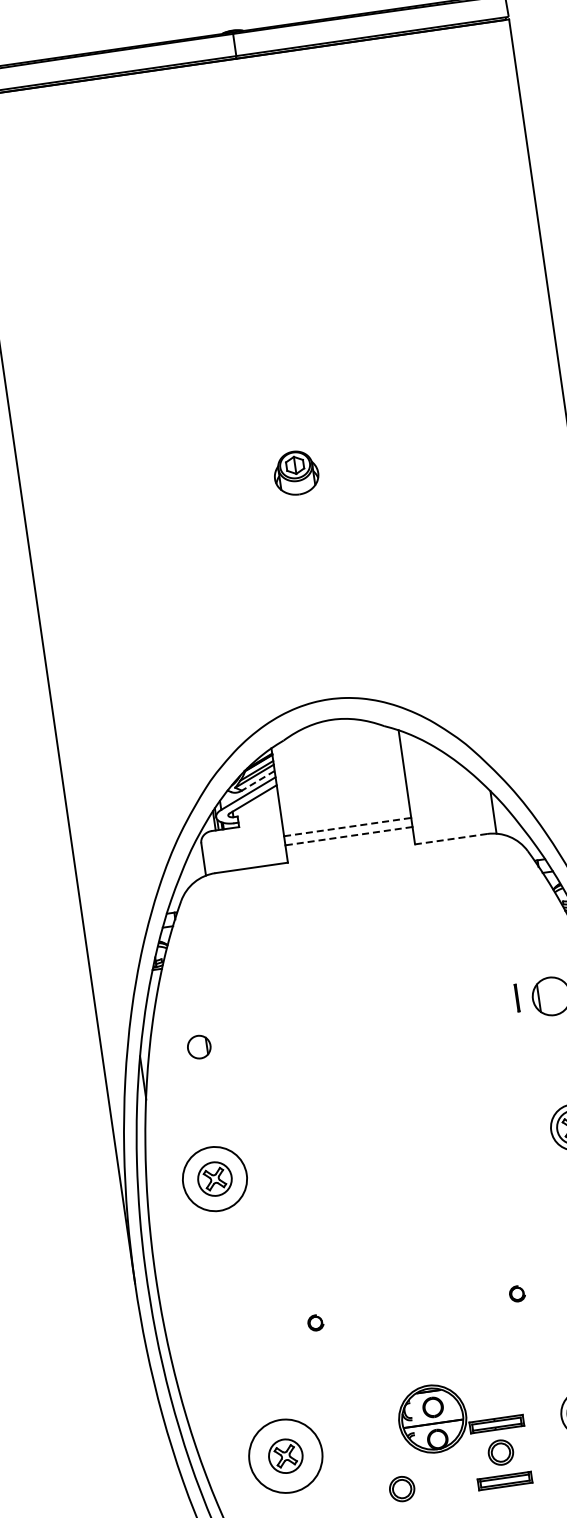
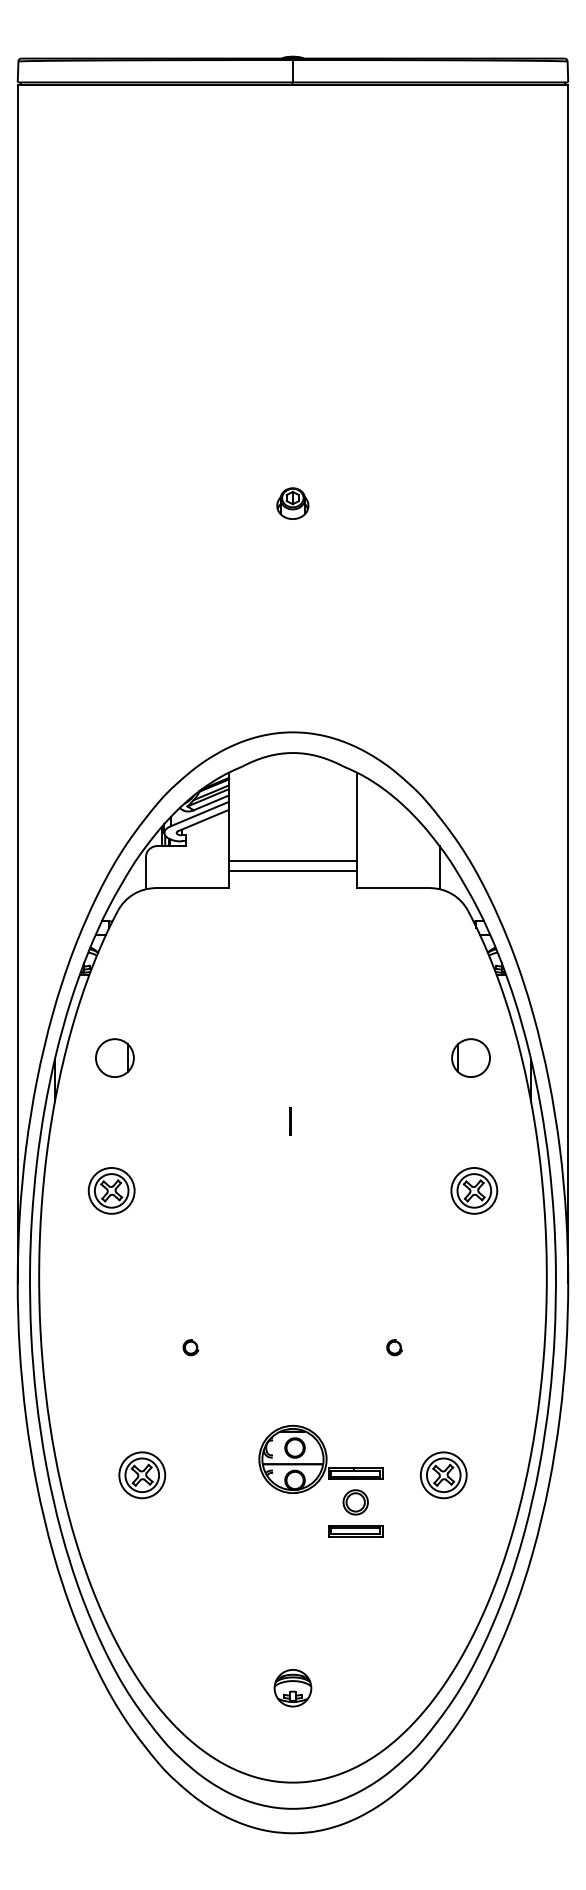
part: (295, 472) -> (292, 503), size x0.71
line: (257, 781) -> (210, 803), dashed -> solid
line: (347, 827) -> (293, 861), dashed -> solid
line: (348, 836) -> (292, 870), dashed -> solid
line: (450, 839) -> (393, 888), dashed -> solid
line: (517, 997) -> (290, 1121), moved
part: (198, 1046) -> (114, 1057), size x1.67
circle: (214, 1178) -> (111, 1190), size x0.71
circle: (286, 1456) -> (142, 1475), size x0.62
part: (401, 1489) -> (252, 1524), removed

